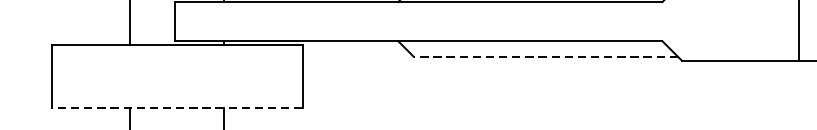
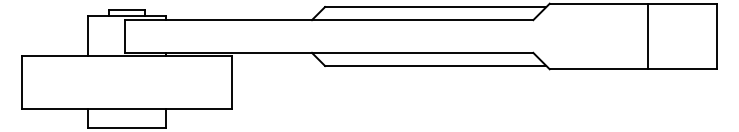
line: (545, 57) -> (435, 66), dashed -> solid
line: (177, 107) -> (127, 108), dashed -> solid

